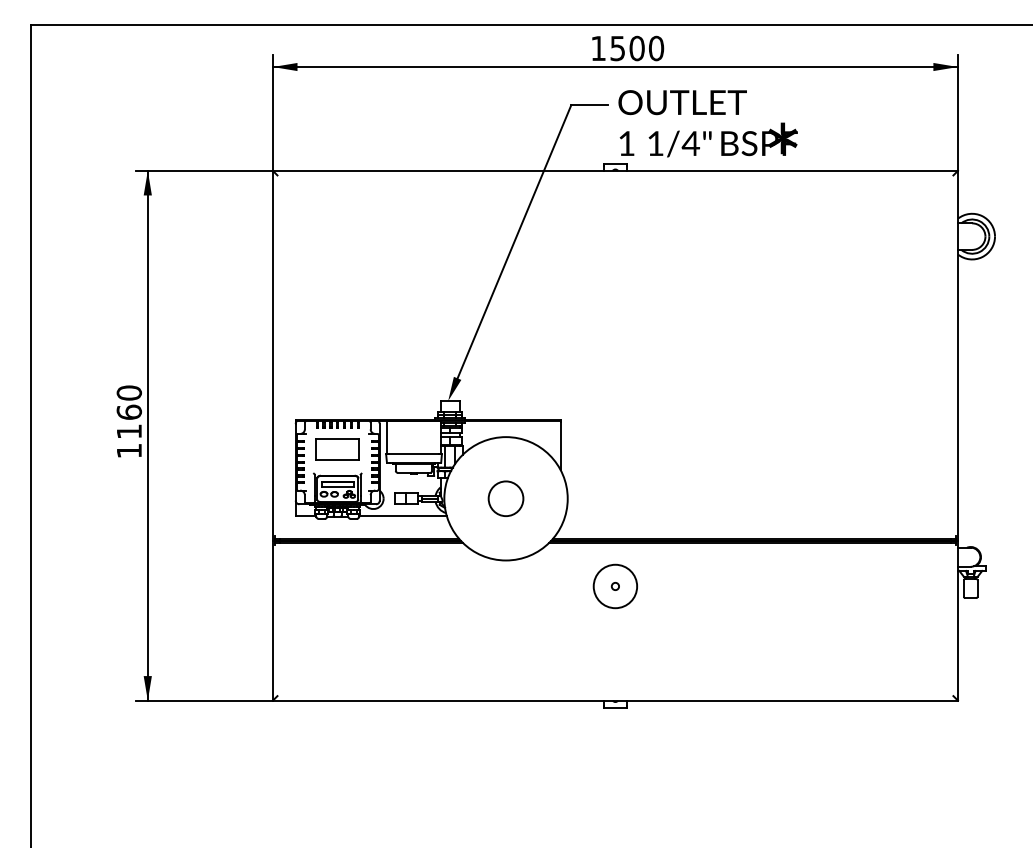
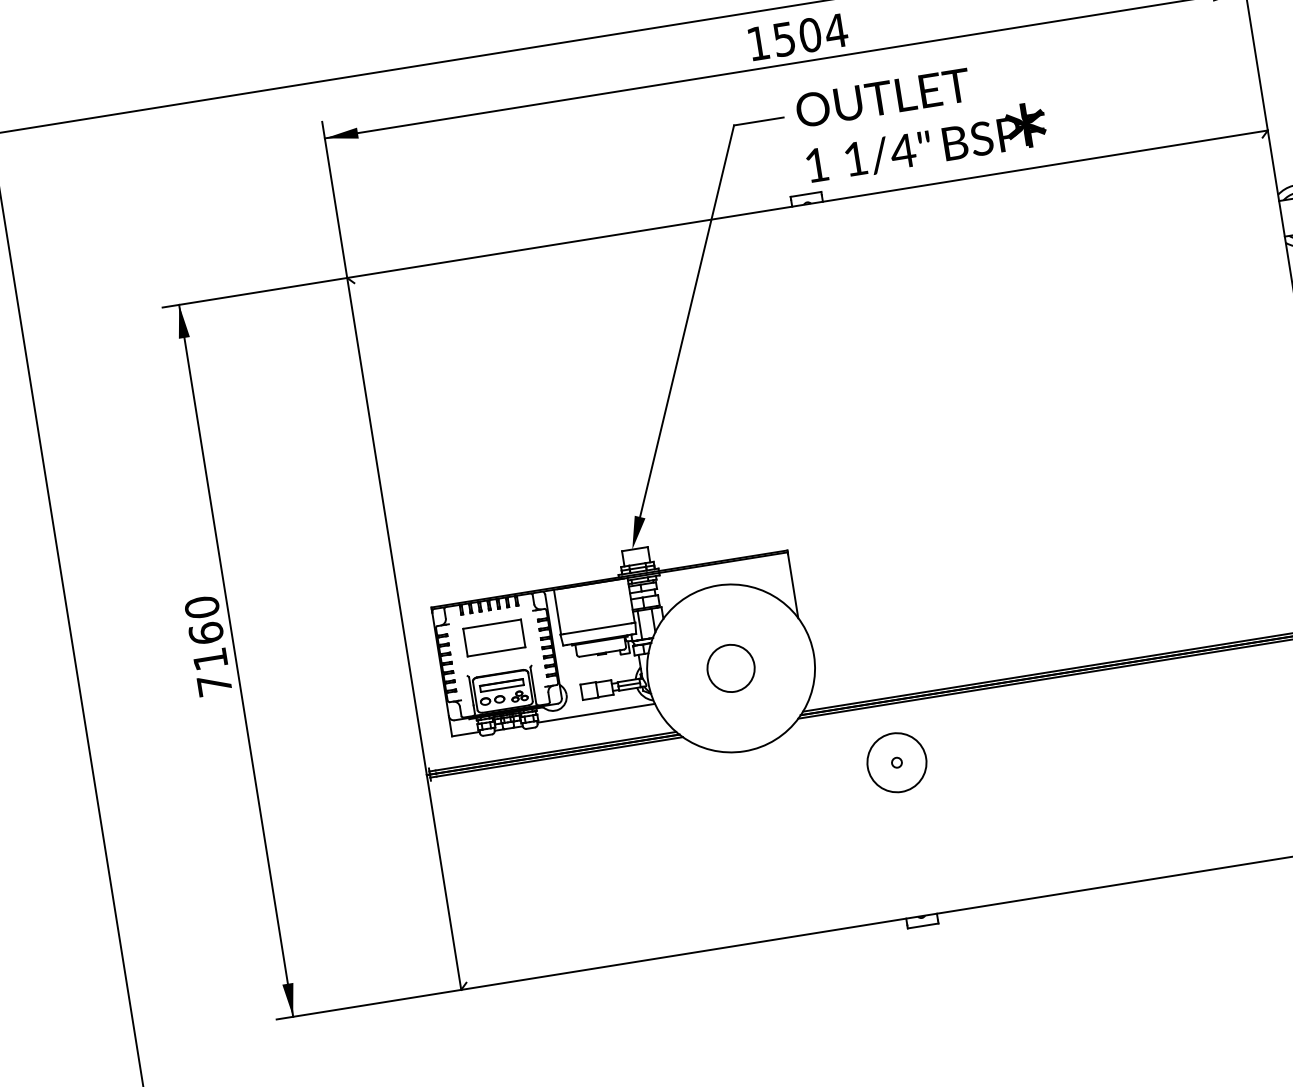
text: (656, 48) -> (836, 30), 1500 -> 1504
text: (129, 451) -> (214, 685), 1160 -> 7160

